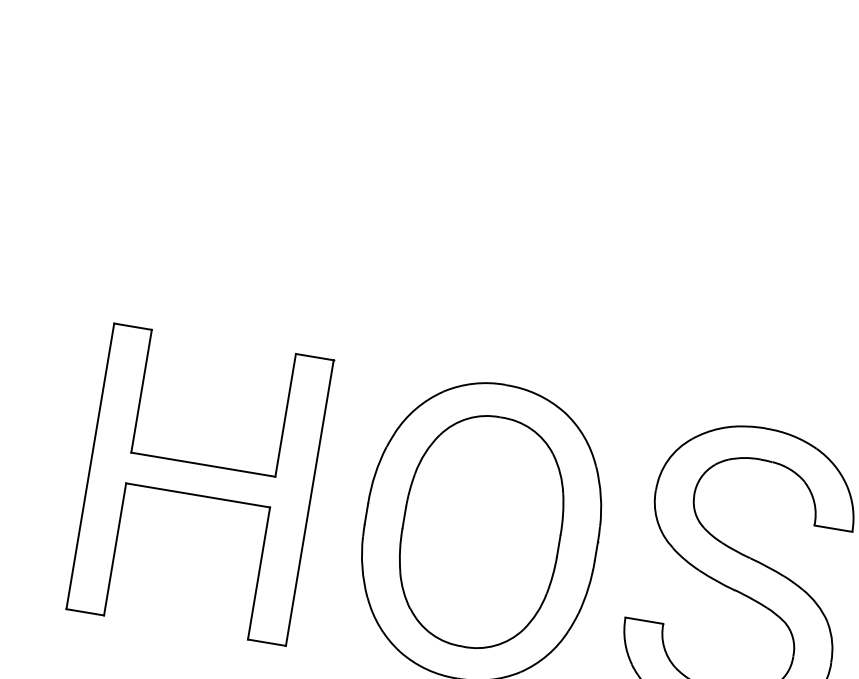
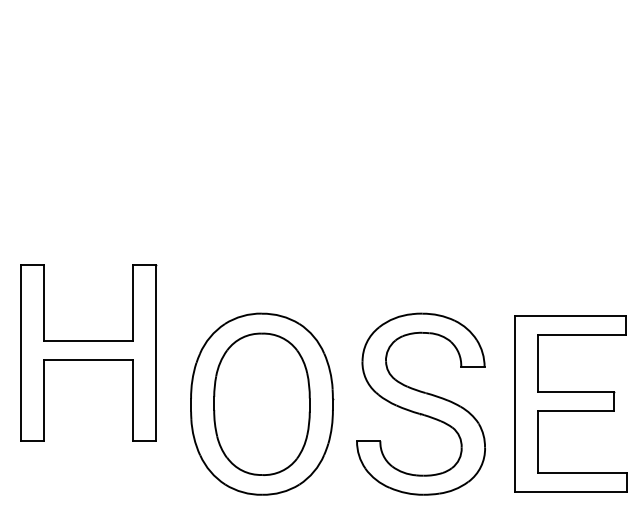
part: (200, 483) -> (88, 352), moved

